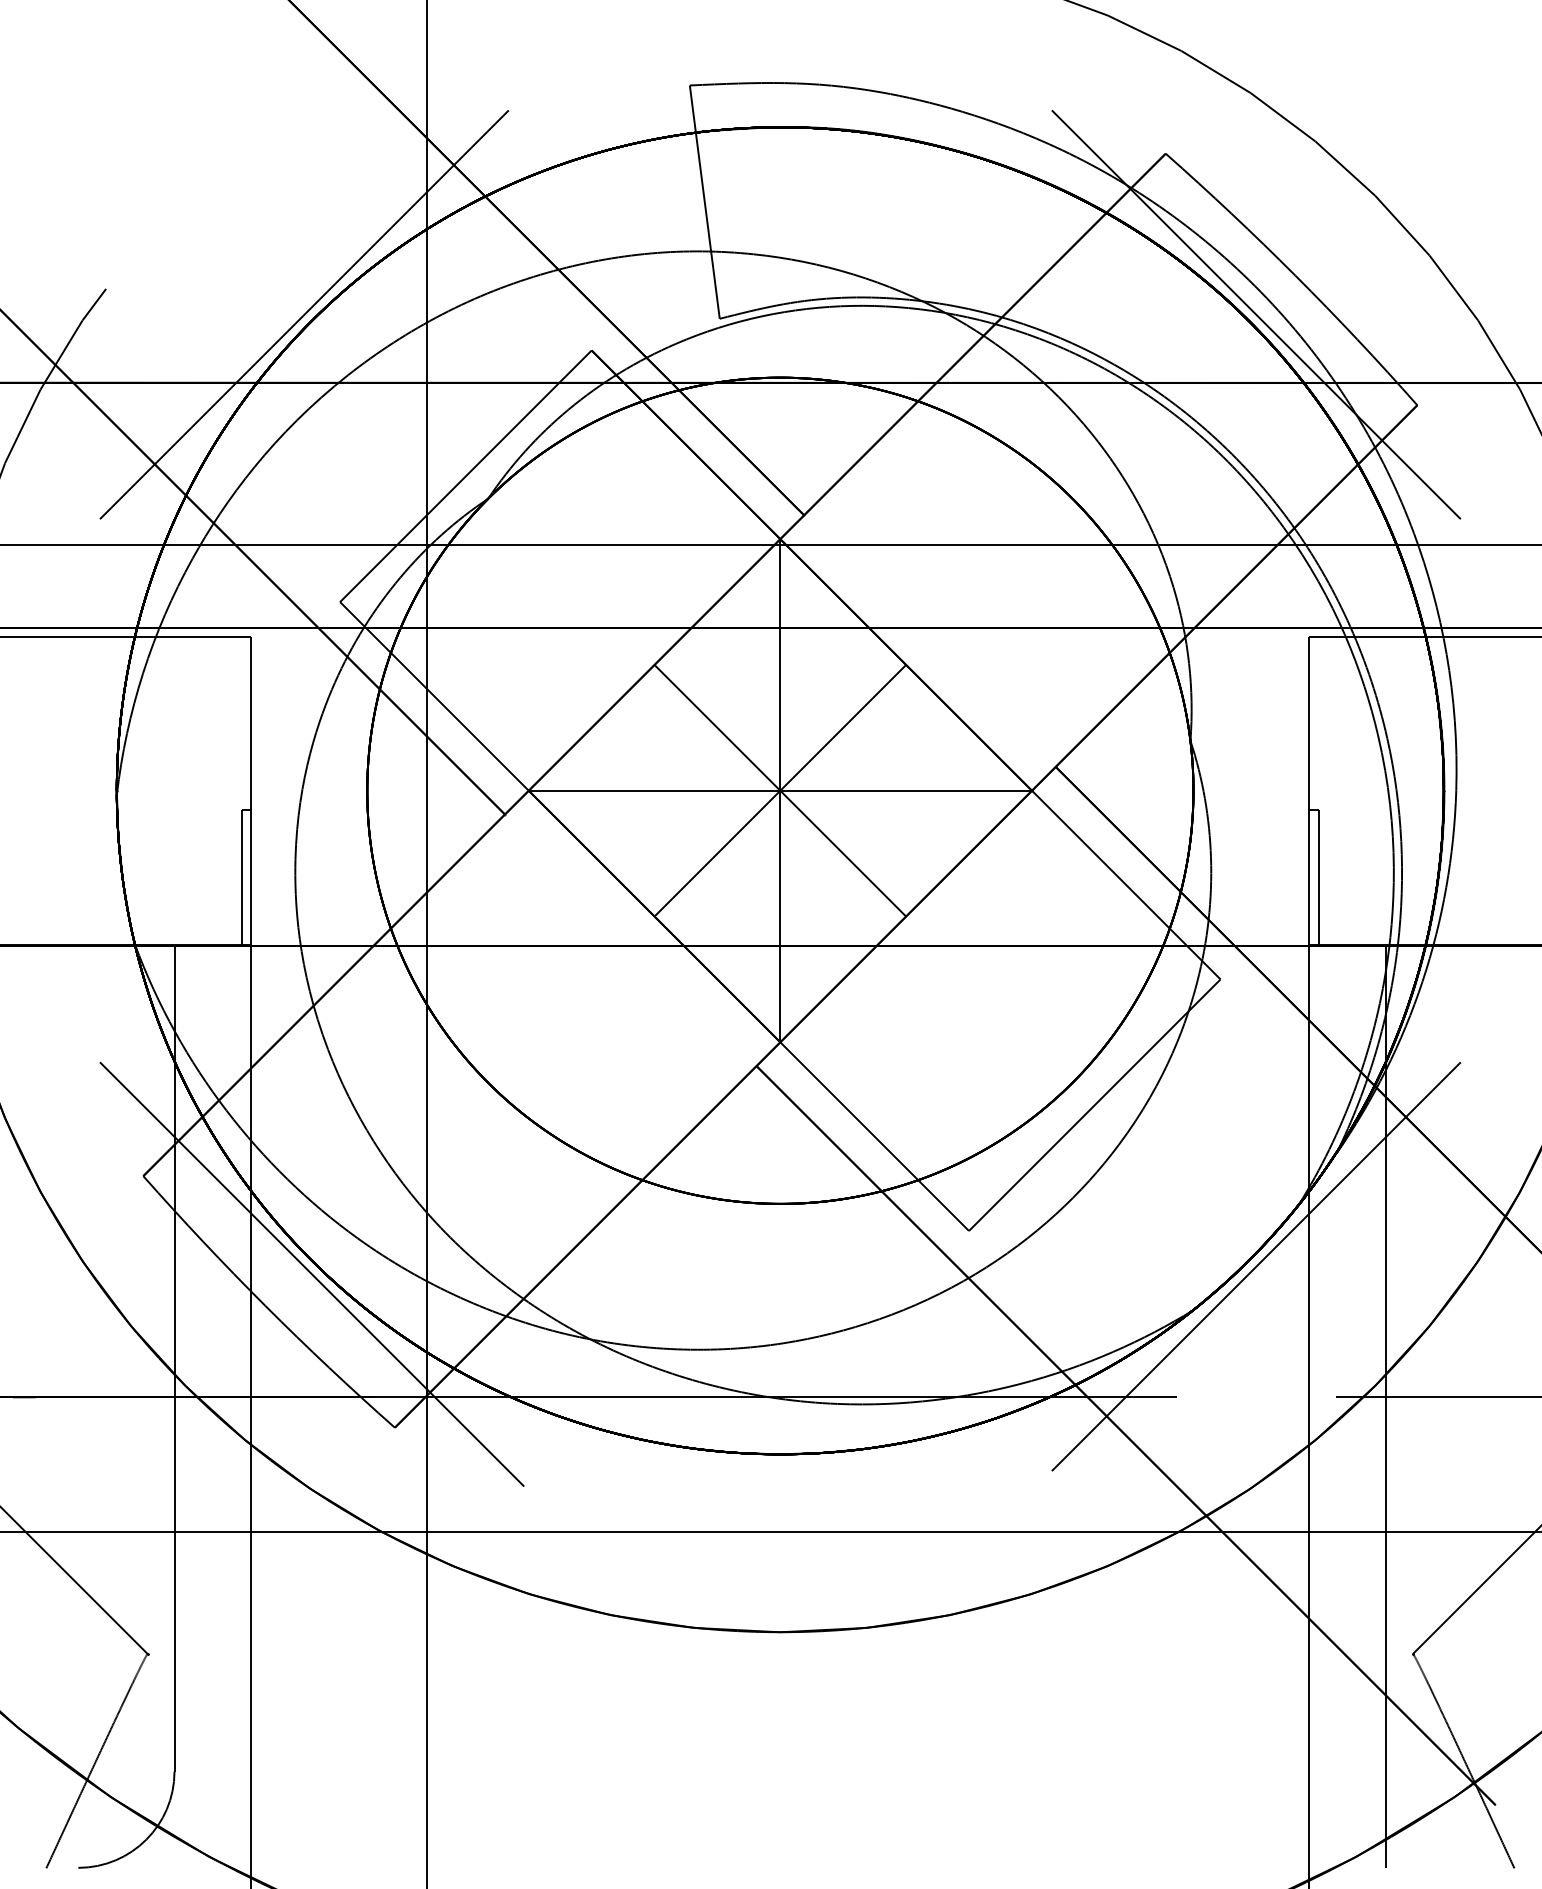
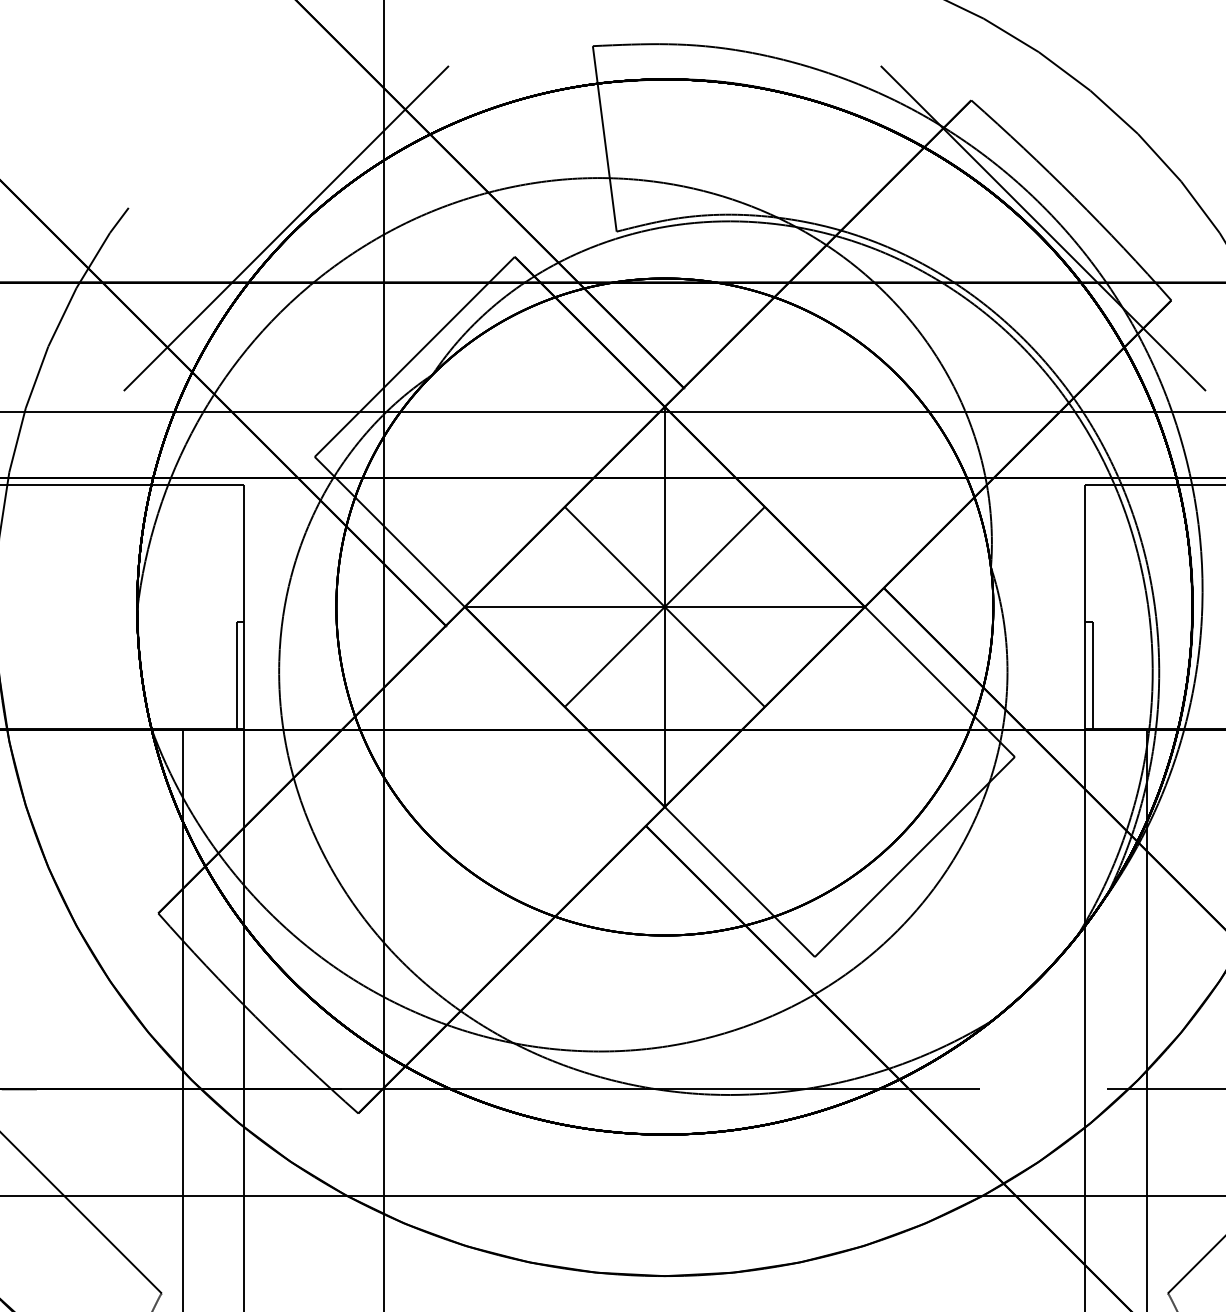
line: (1255, 1266) -> (1042, 985), removed
line: (311, 1274) -> (292, 991), removed

